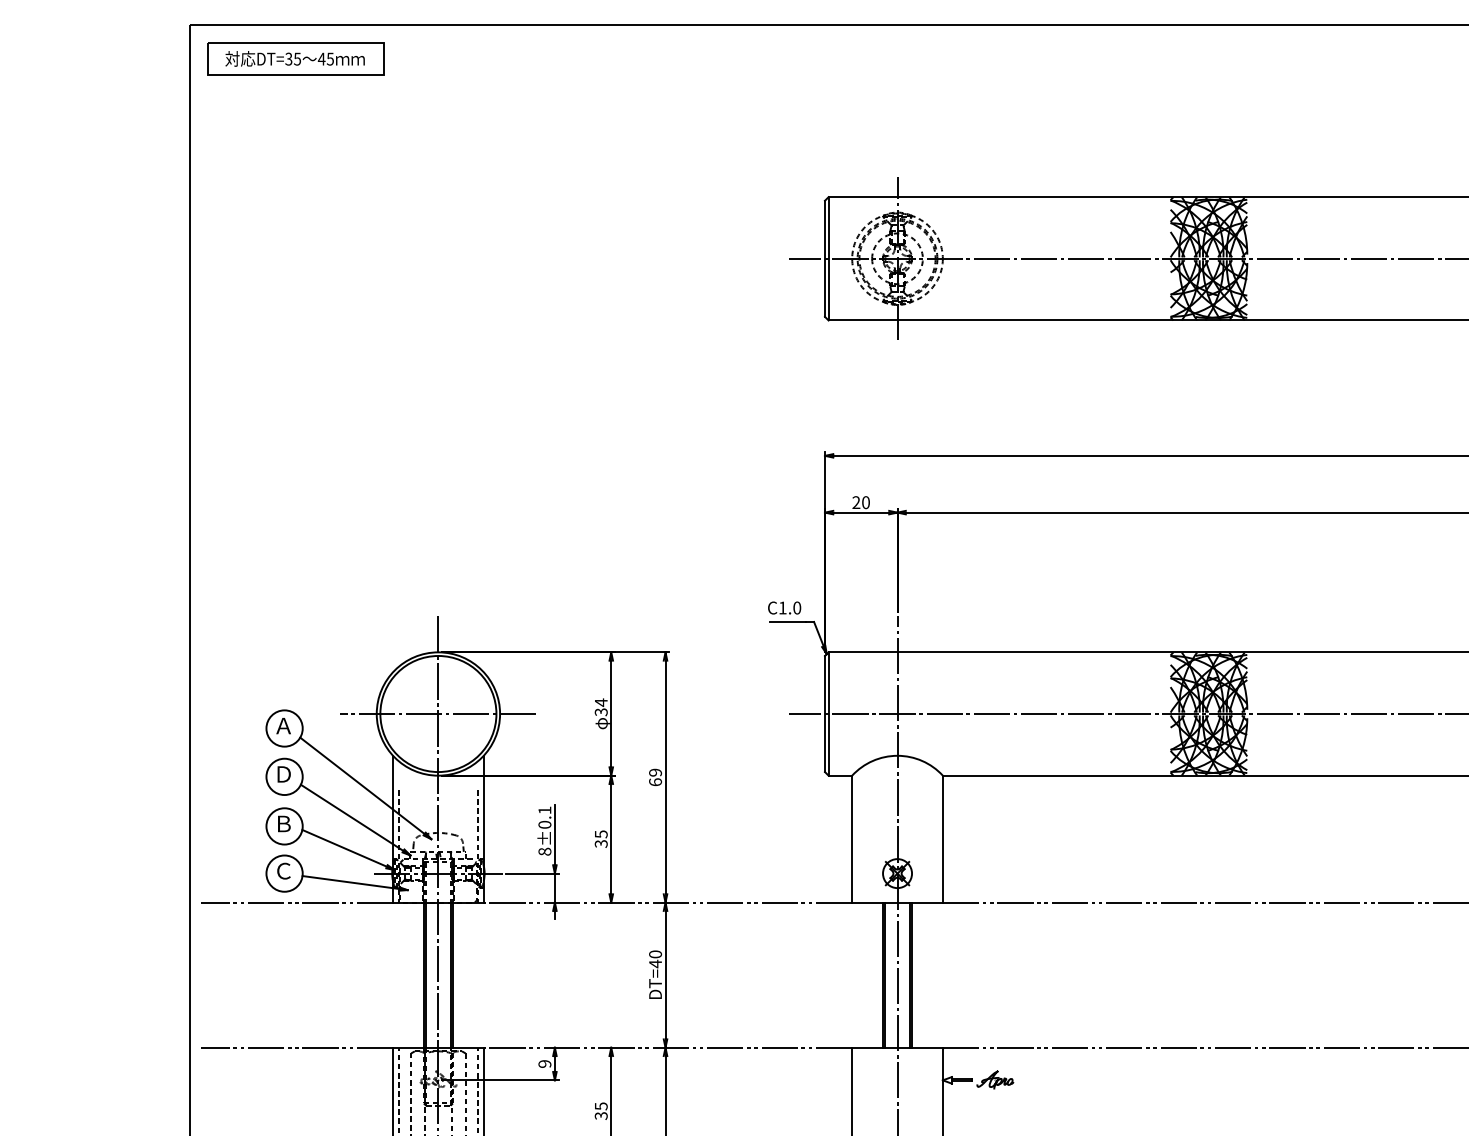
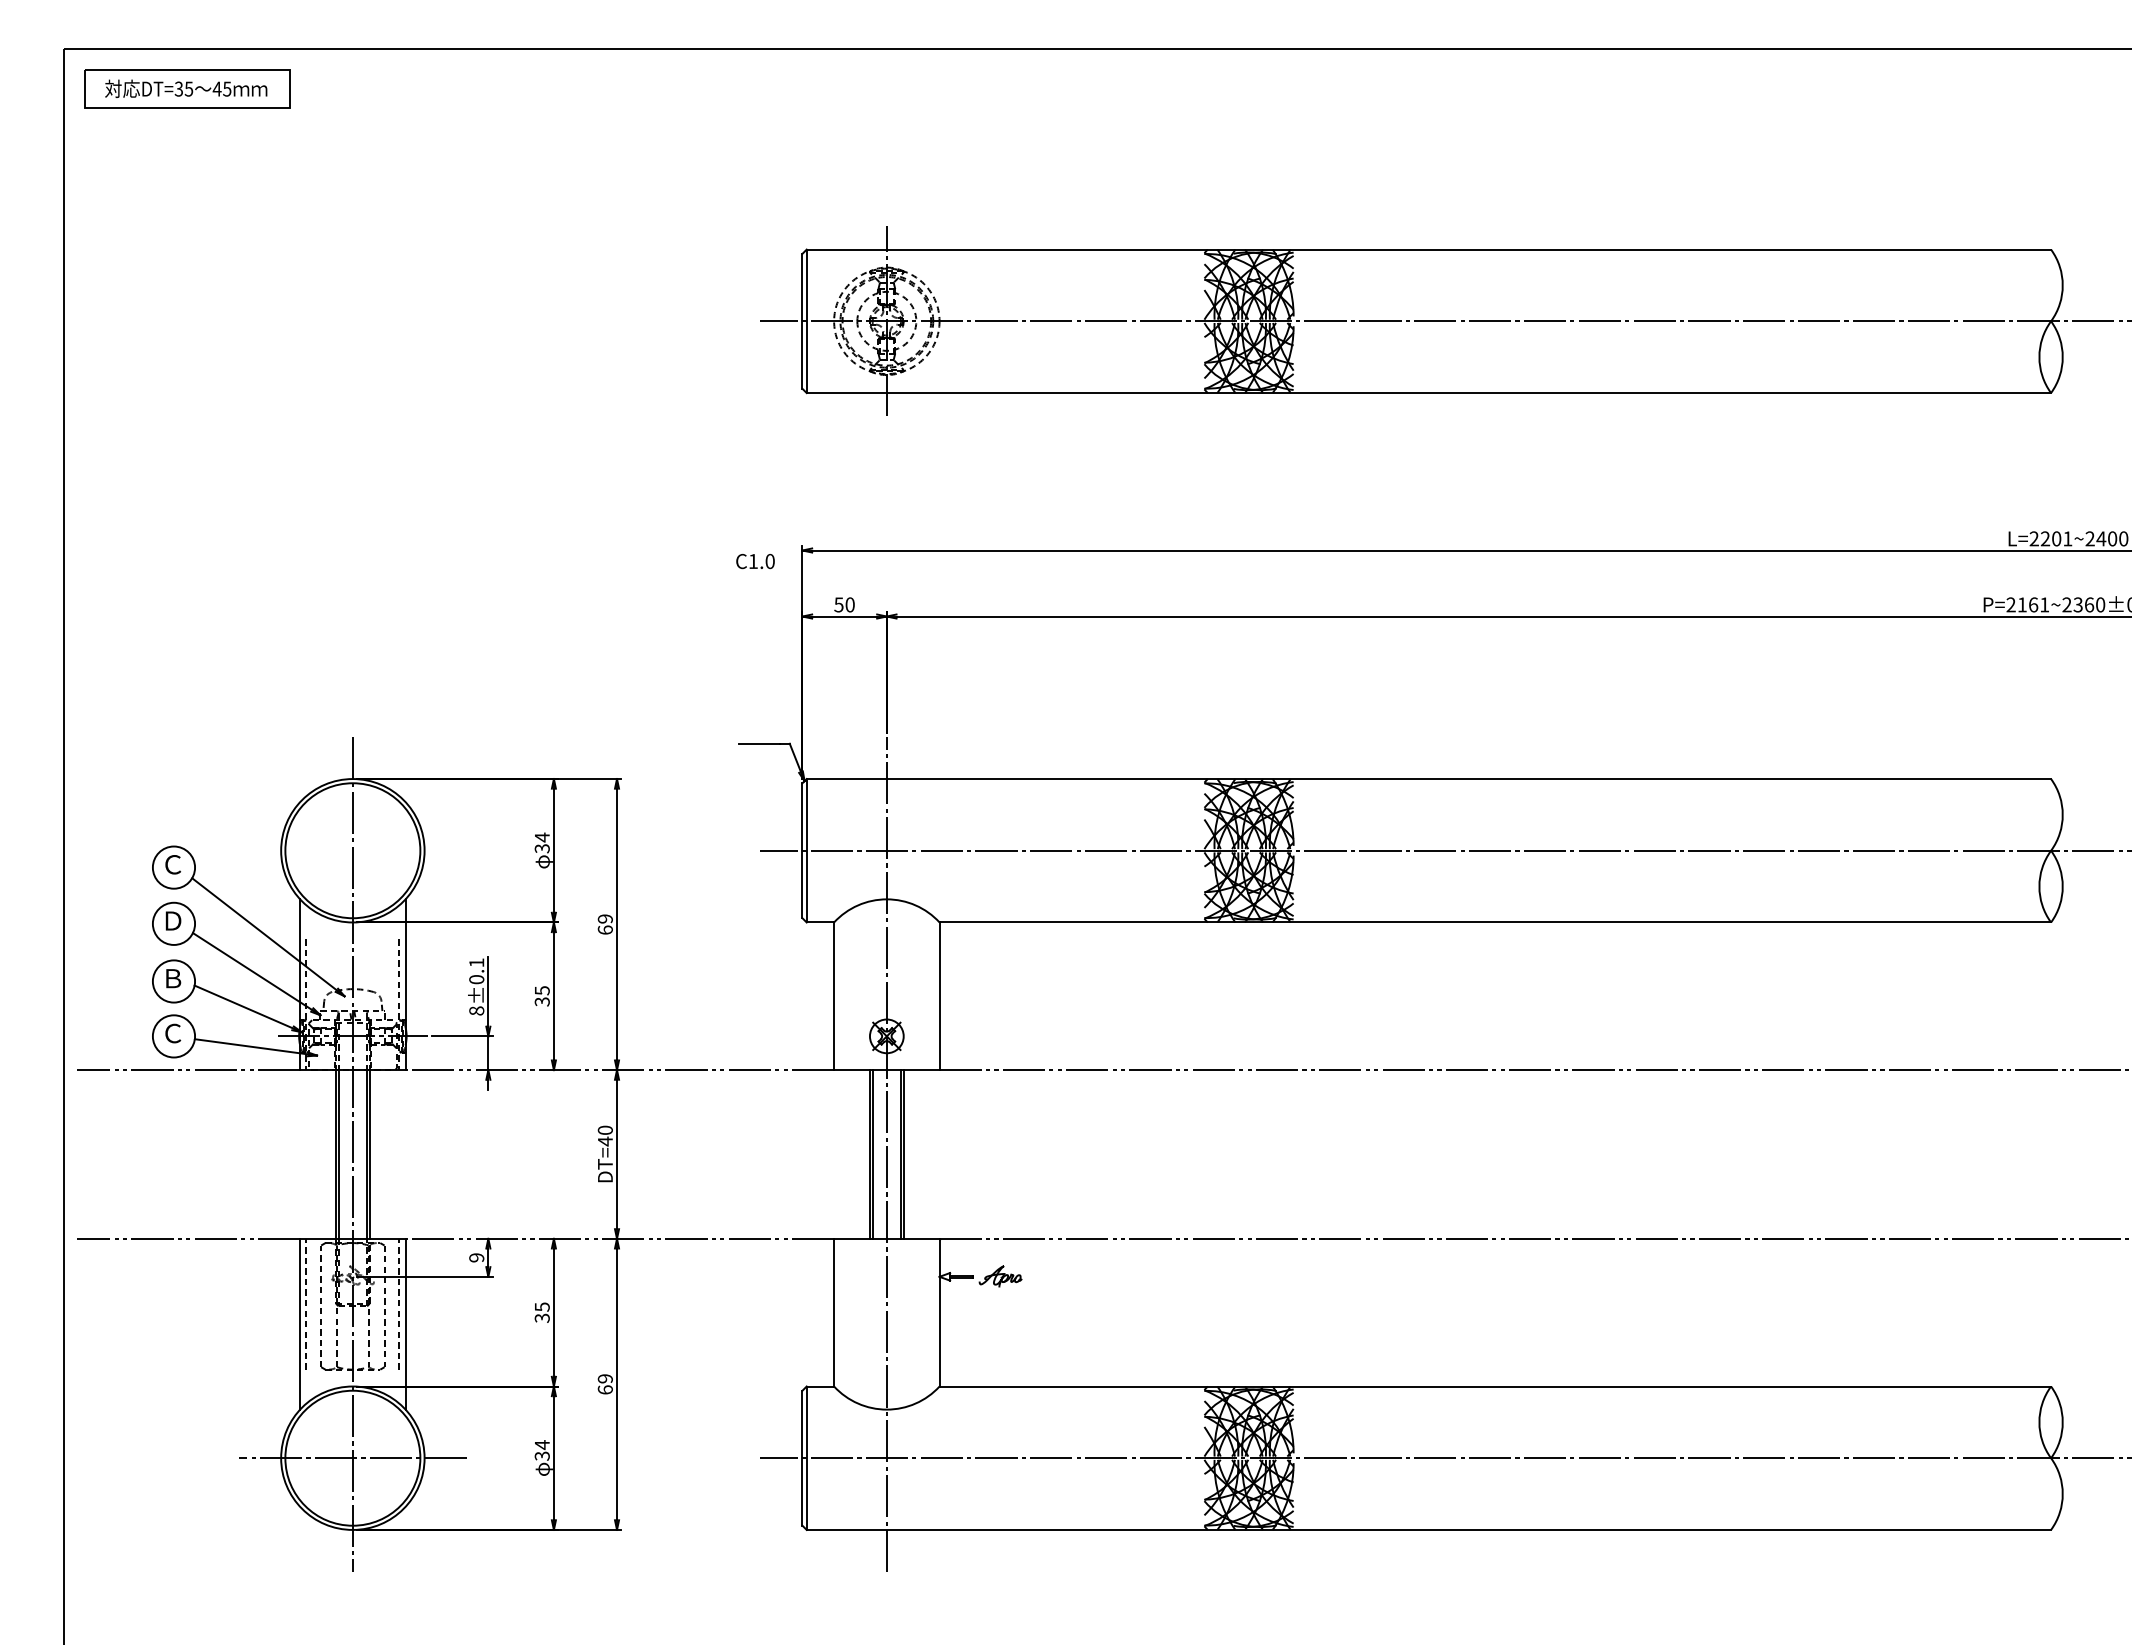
text: (855, 502) -> (838, 604), 20 -> 50
text: (784, 608) -> (755, 561), moved
line: (438, 713) -> (352, 850), removed
text: (283, 725) -> (172, 864), Ａ -> Ｃ

